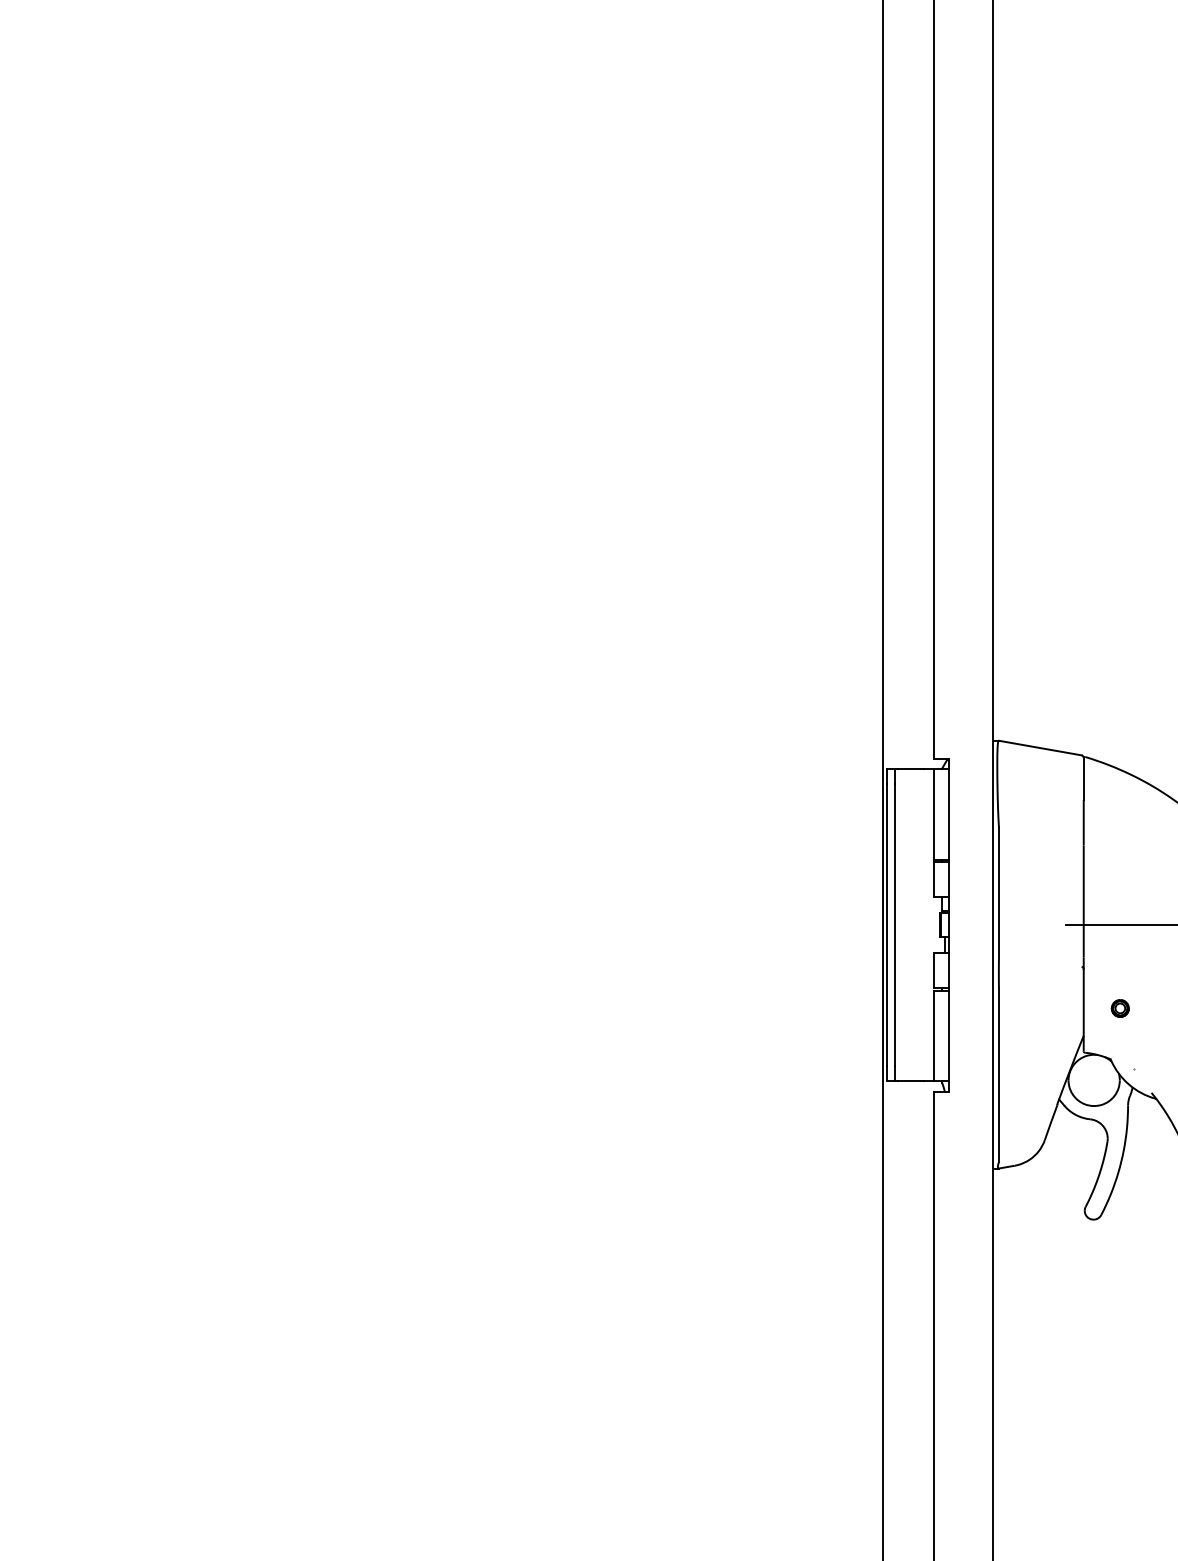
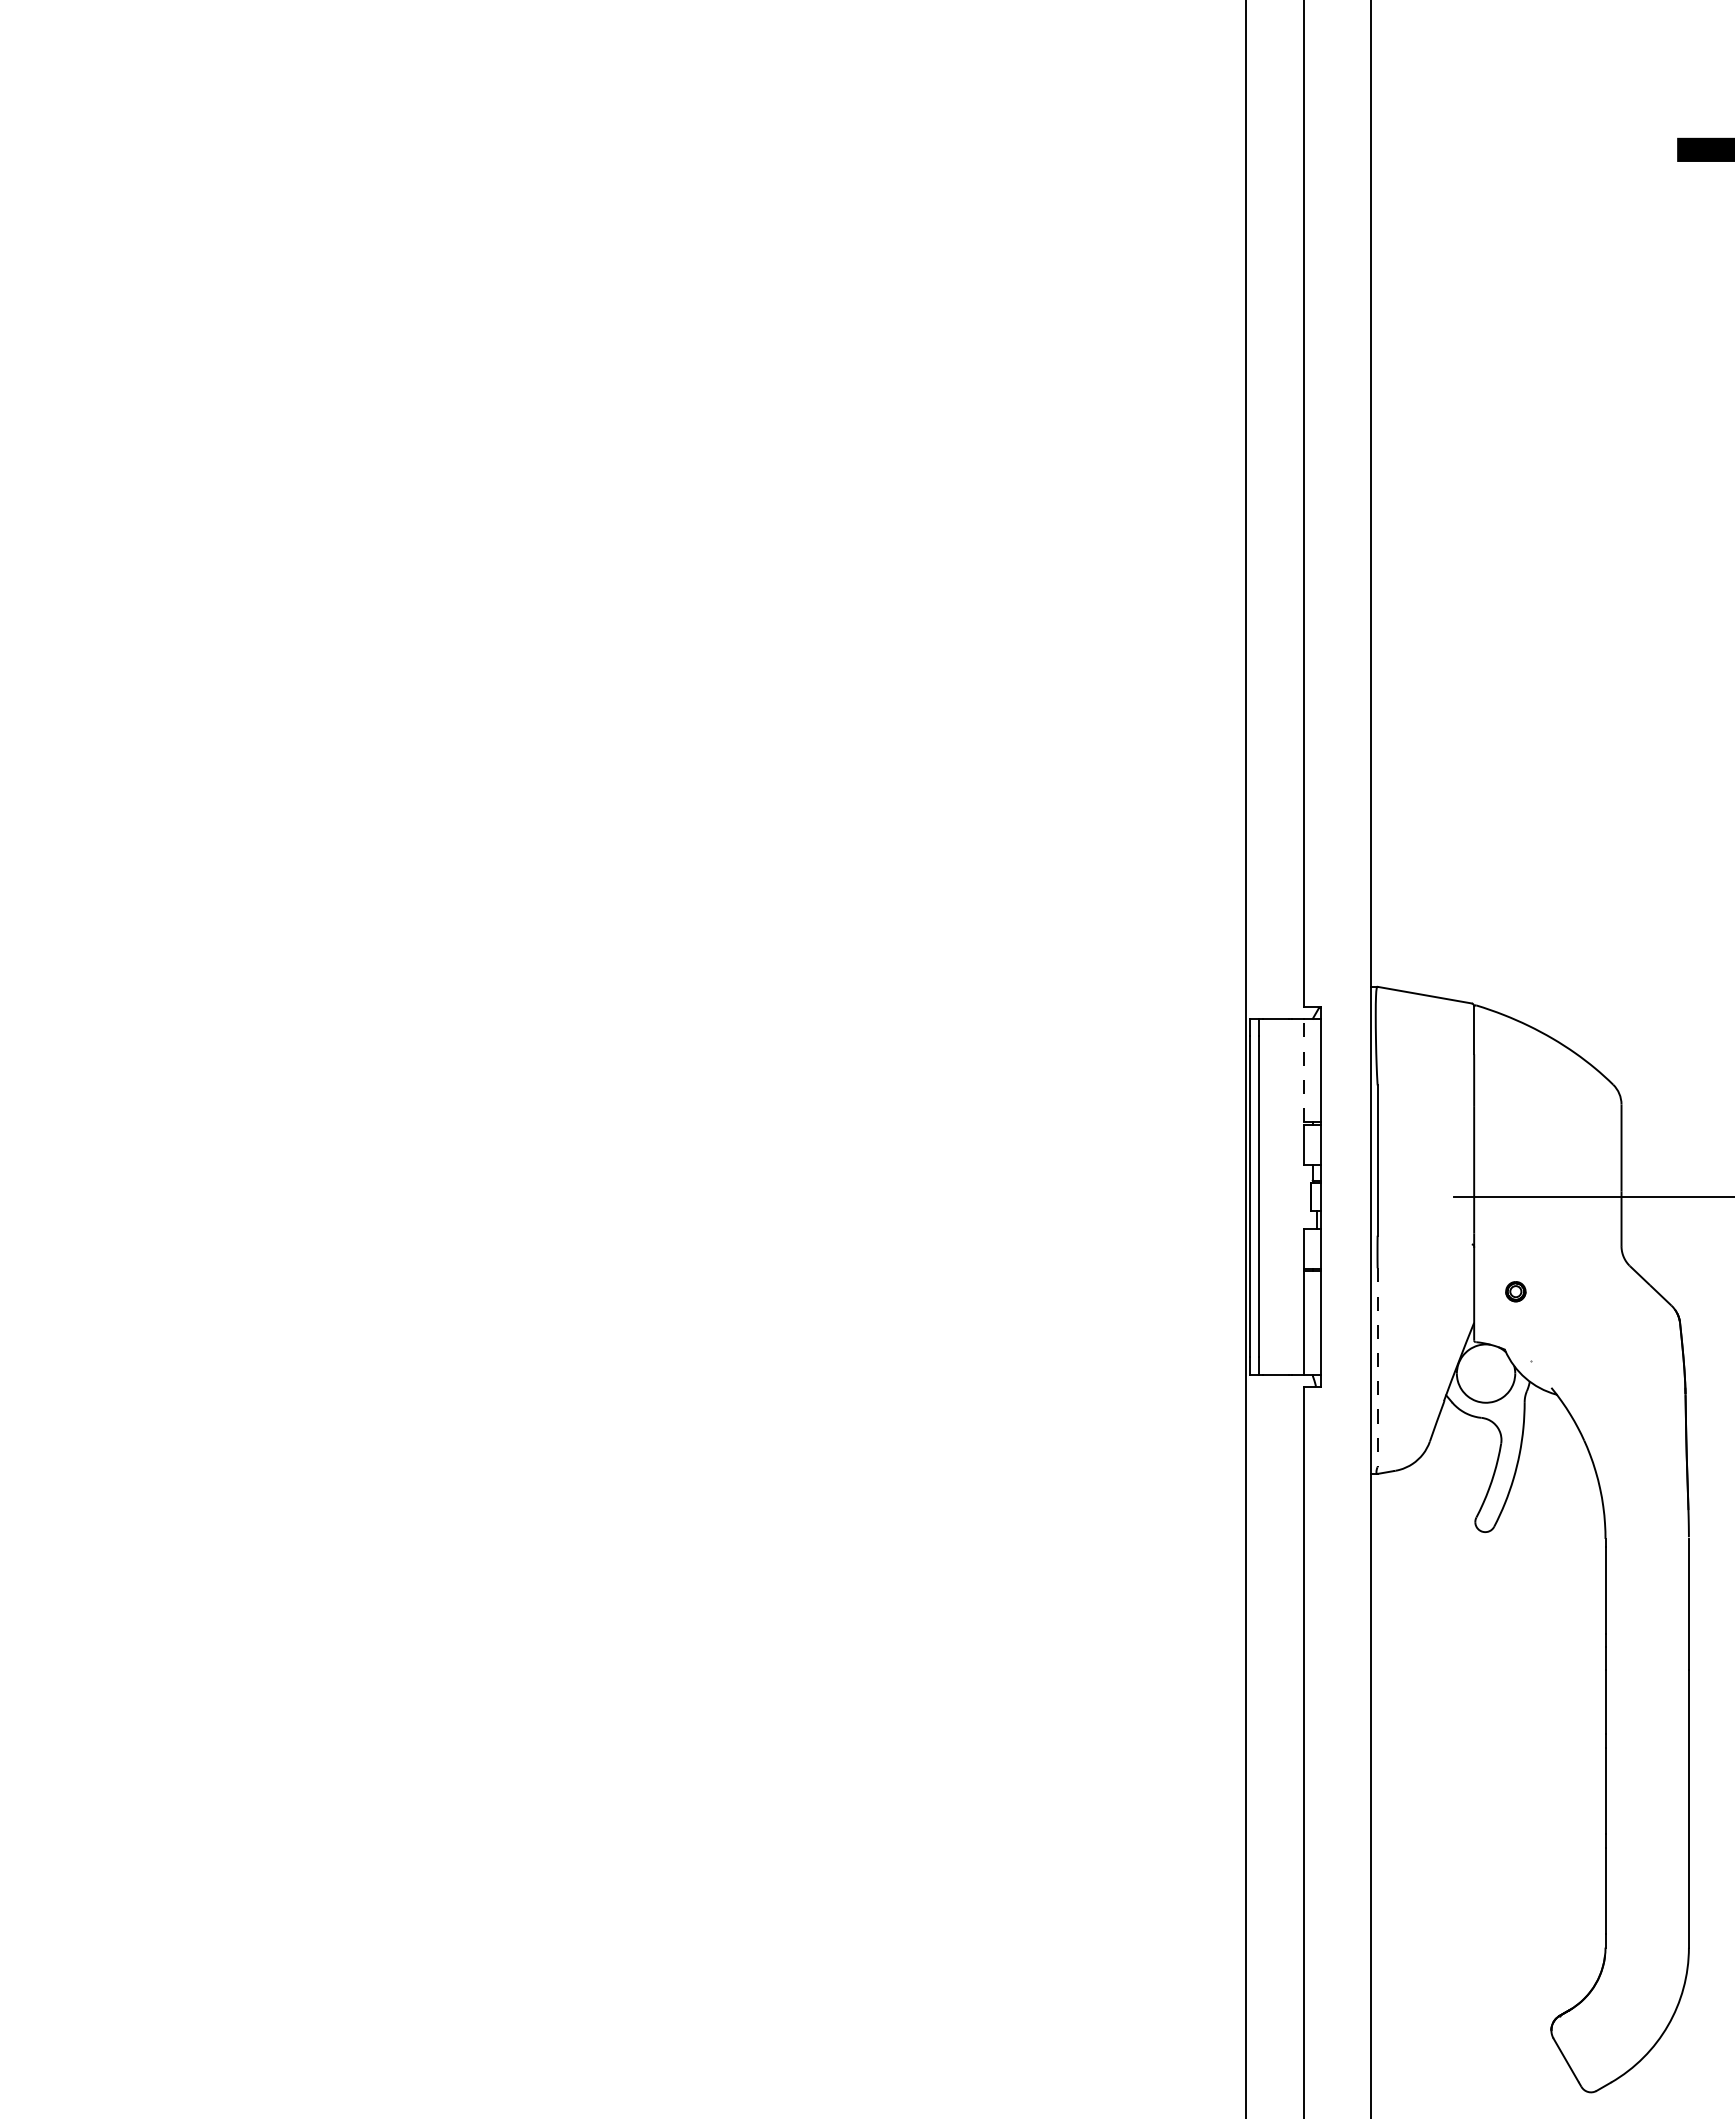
line: (934, 814) -> (1304, 1070), solid -> dashed
line: (998, 1075) -> (1377, 1367), solid -> dashed

